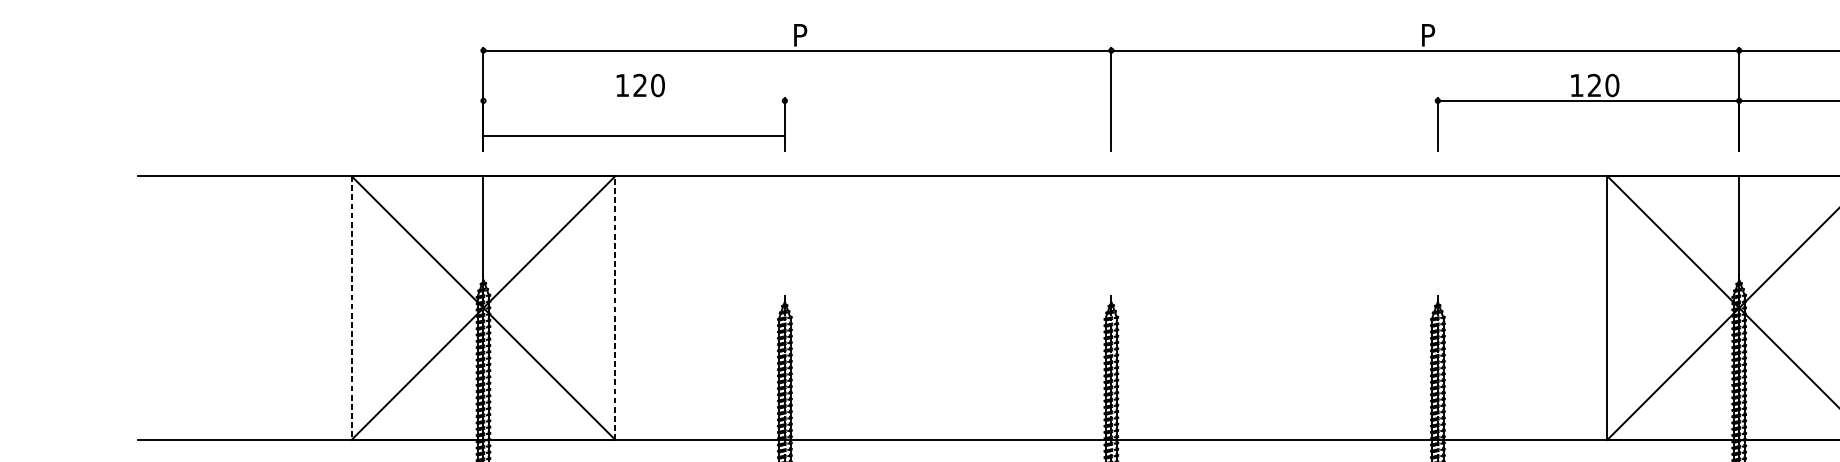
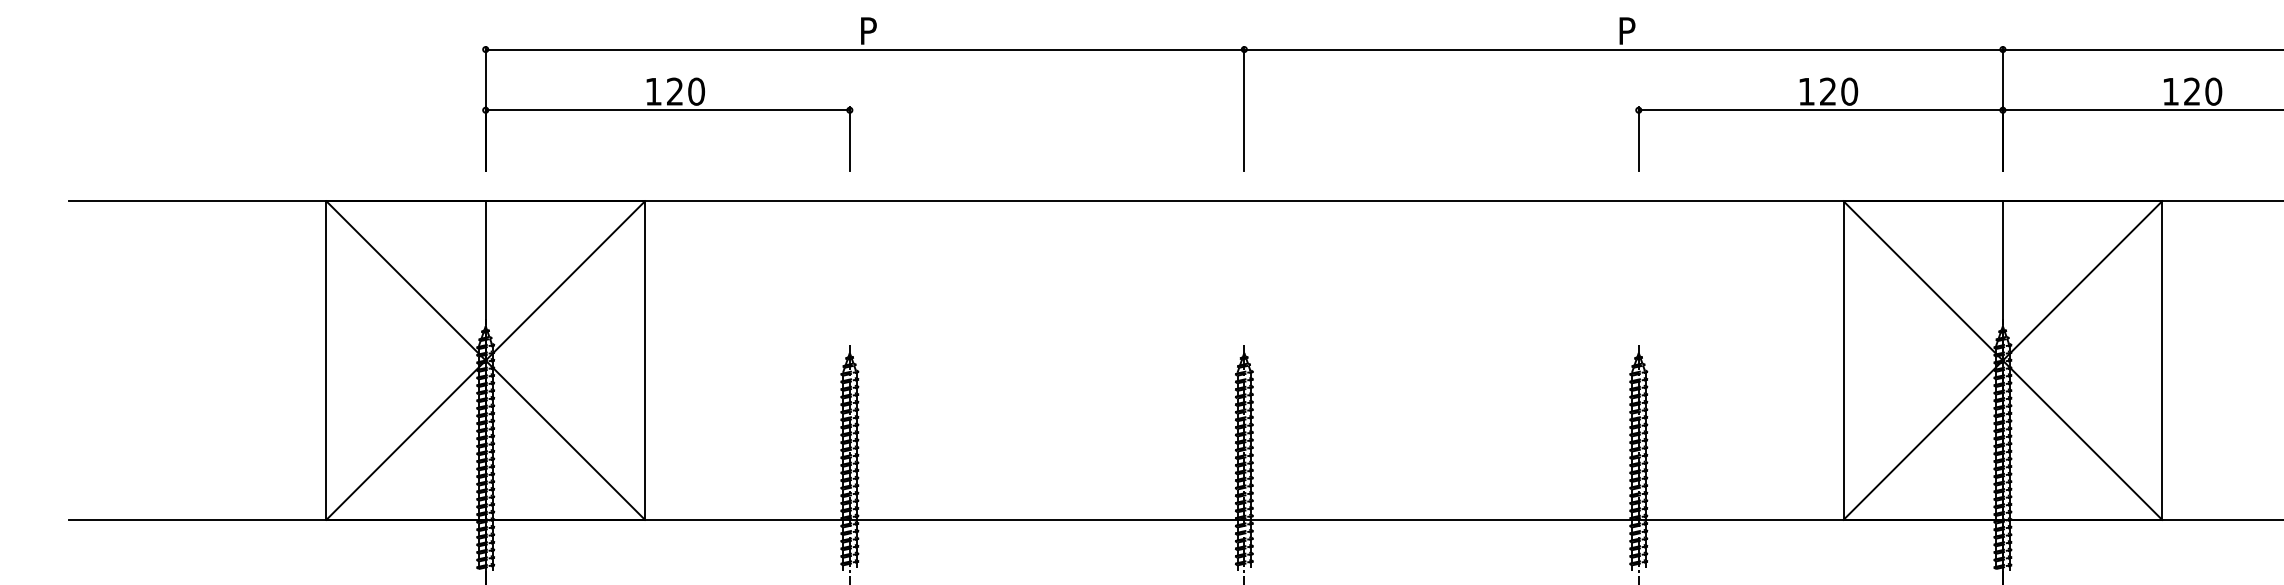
line: (633, 136) -> (667, 110), moved
line: (615, 307) -> (645, 360), dashed -> solid
line: (351, 308) -> (326, 361), dashed -> solid

